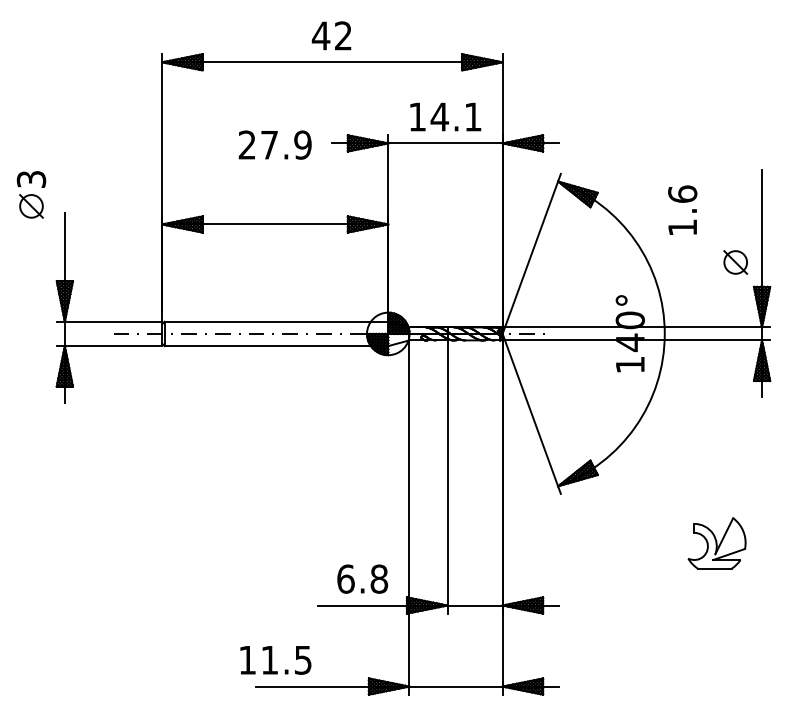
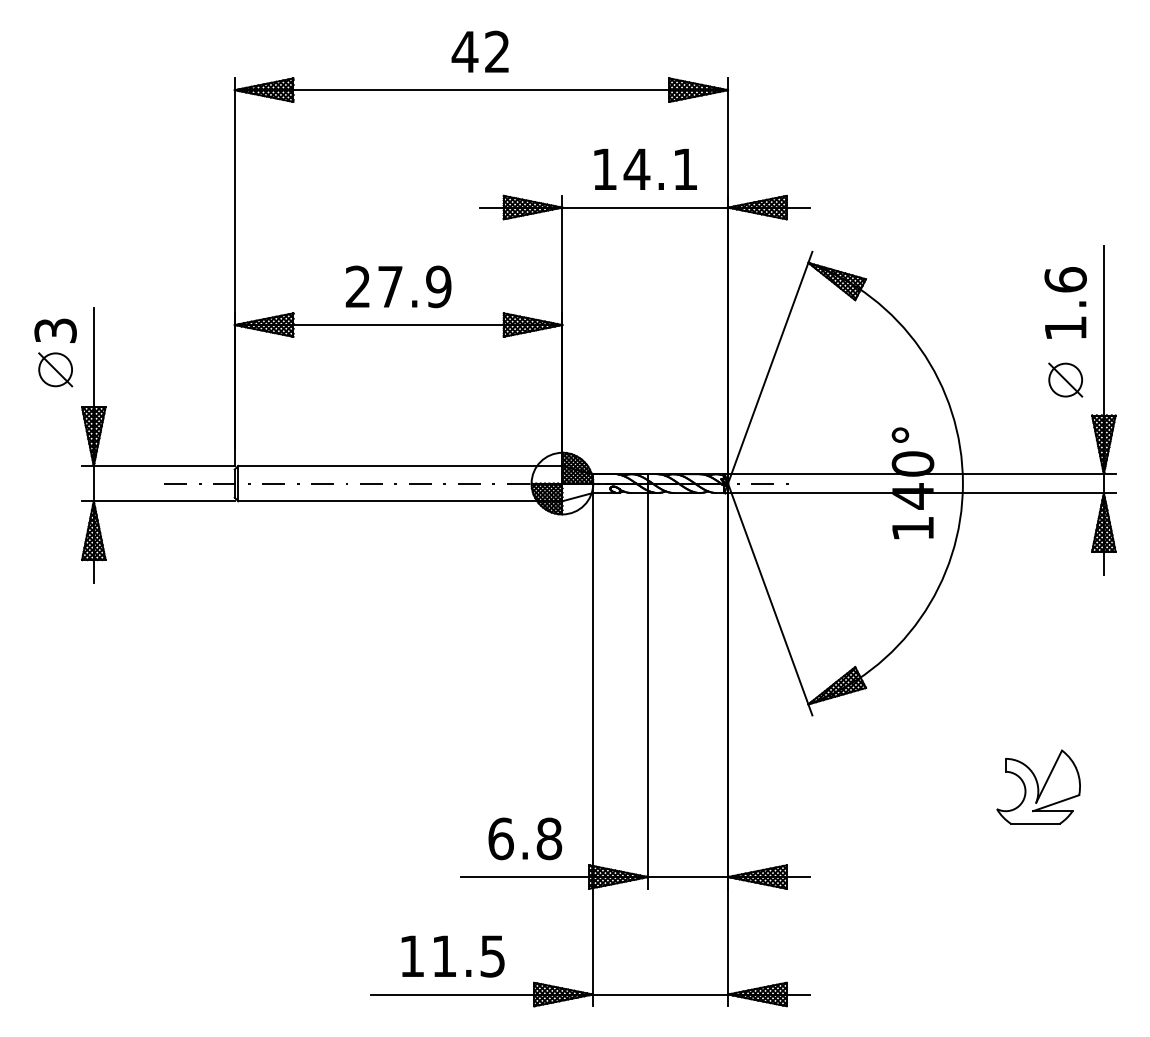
text: (274, 144) -> (397, 285), moved
part: (31, 194) -> (55, 352), moved
text: (682, 209) -> (1065, 301), moved
text: (275, 660) -> (452, 956), moved

